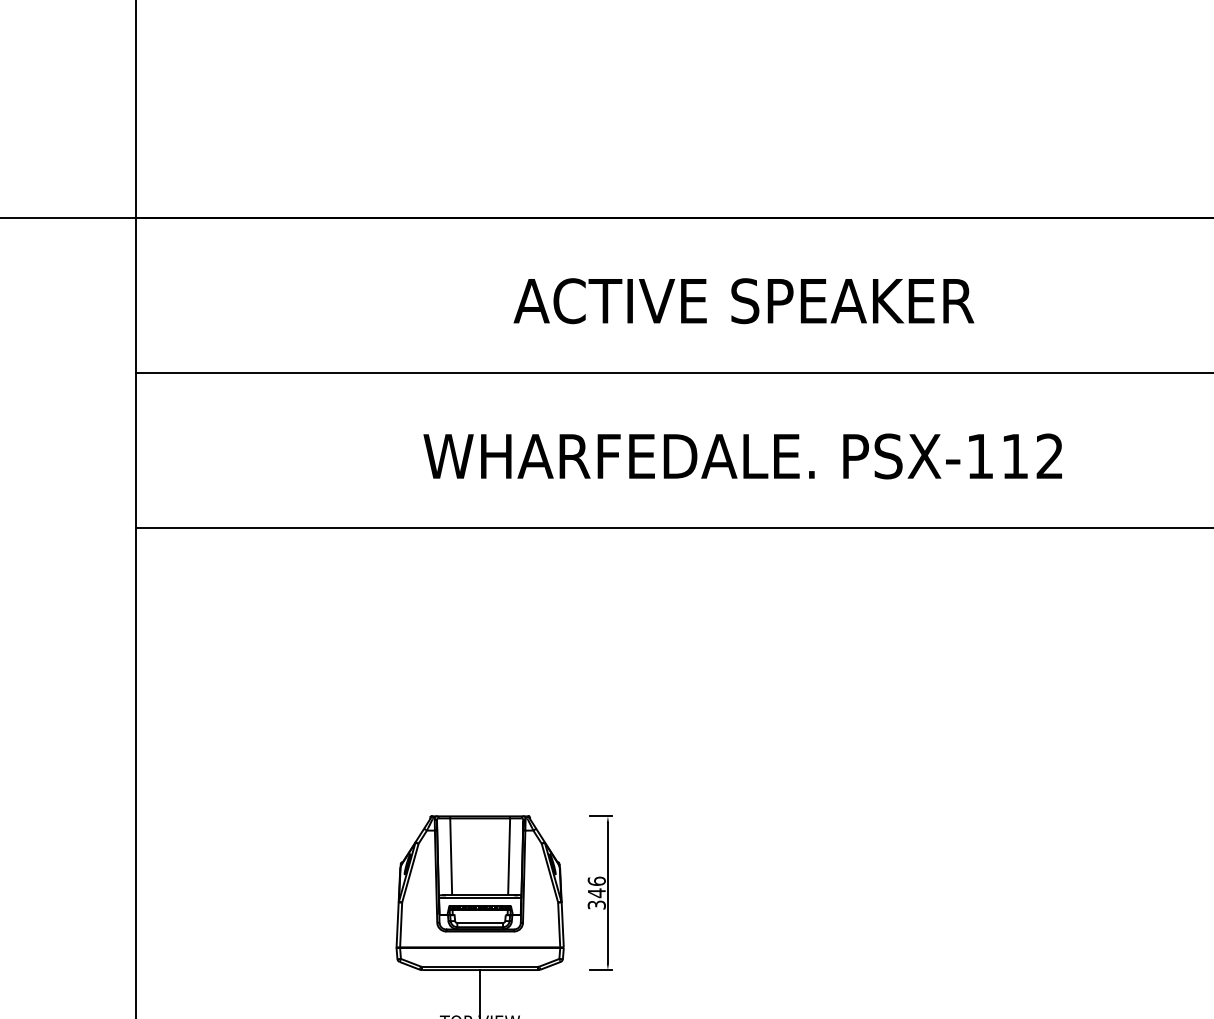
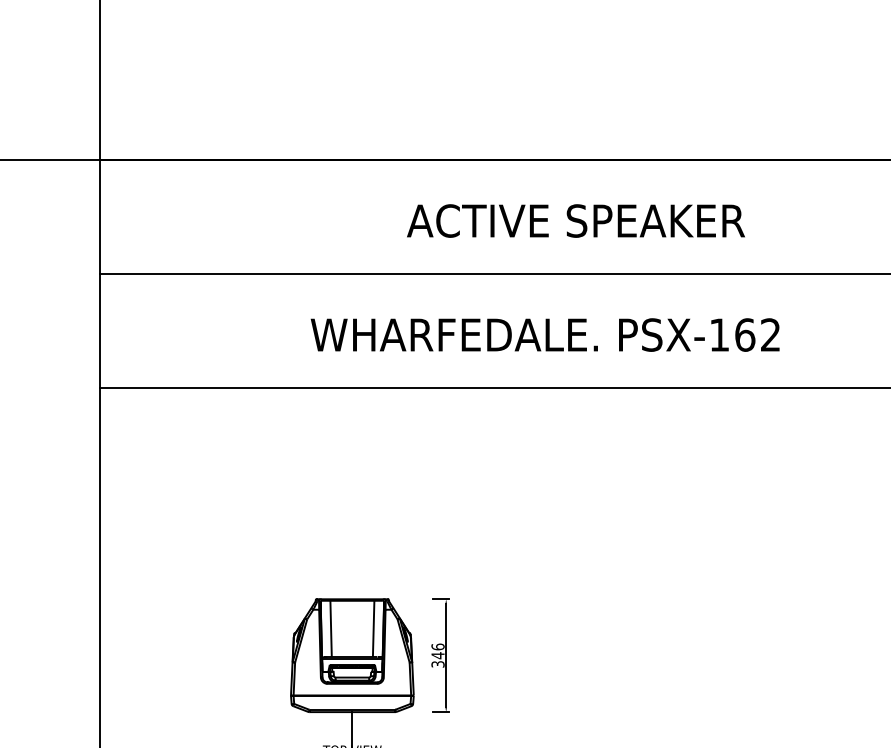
text: (743, 300) -> (575, 220), moved
text: (1015, 455) -> (745, 334), PSX-112 -> PSX-162

